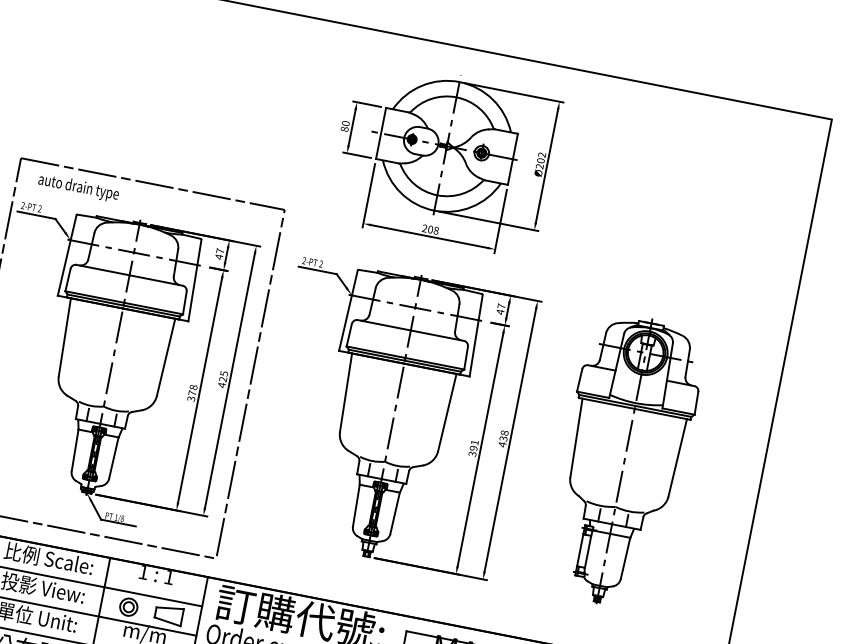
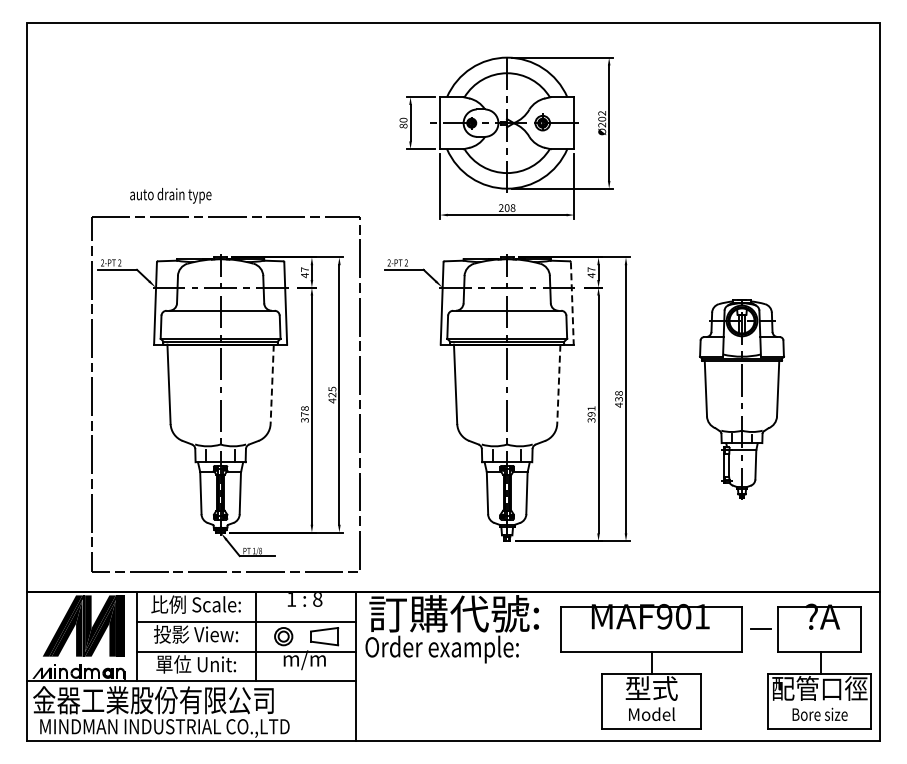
text: (78, 187) -> (170, 195), moved
line: (476, 335) -> (572, 303), solid -> dashed
line: (166, 357) -> (272, 384), solid -> dashed
line: (446, 412) -> (558, 384), solid -> dashed
part: (623, 461) -> (741, 398), size x0.7
text: (169, 577) -> (317, 599), 1 -> 8

